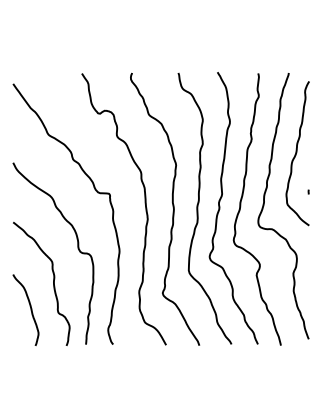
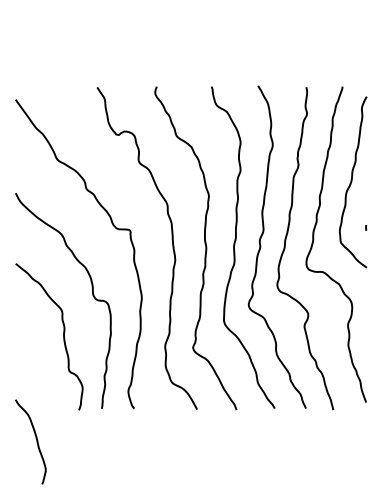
curve: (29, 307) -> (35, 438), moved

